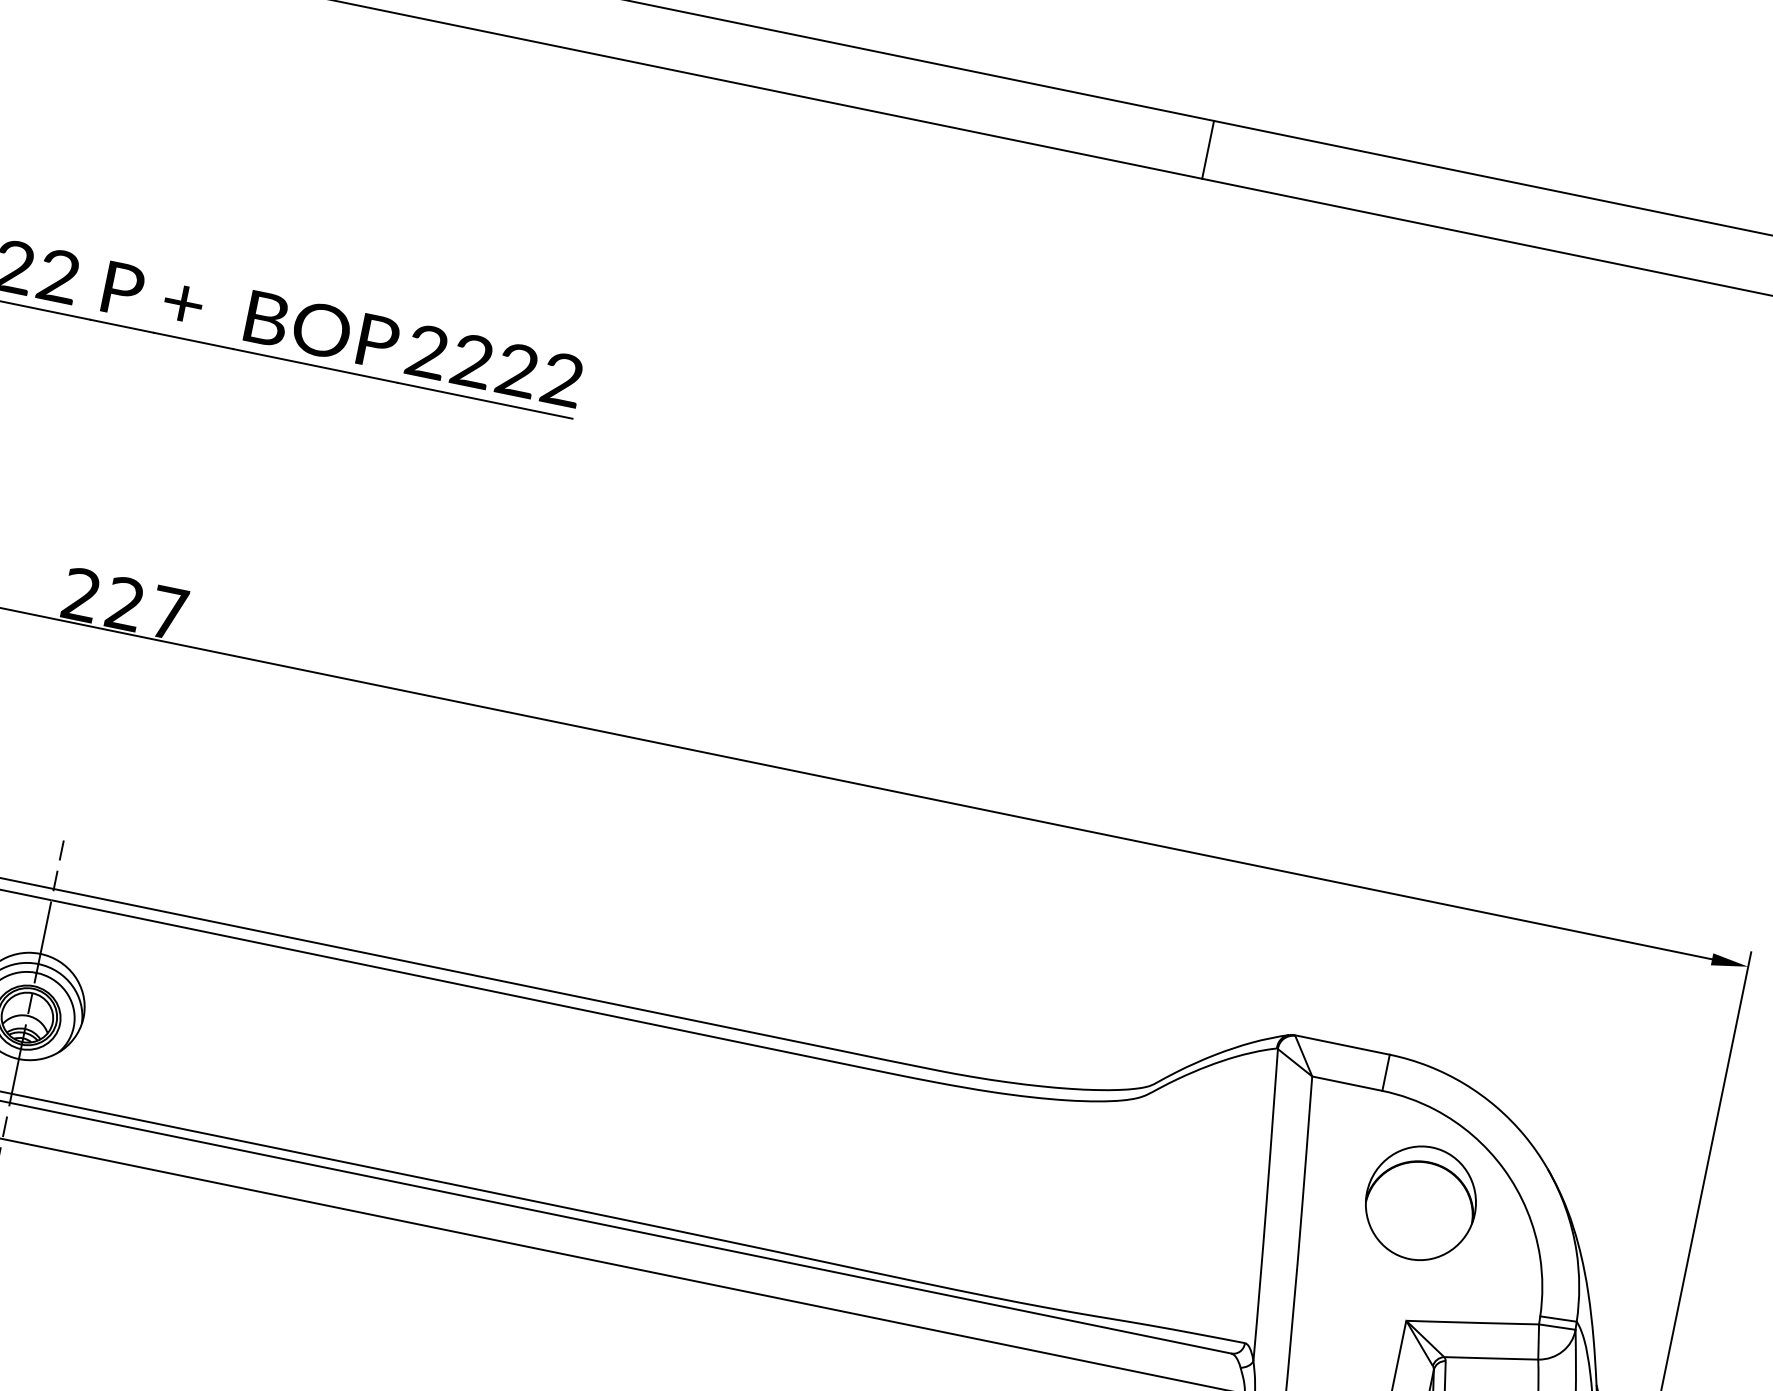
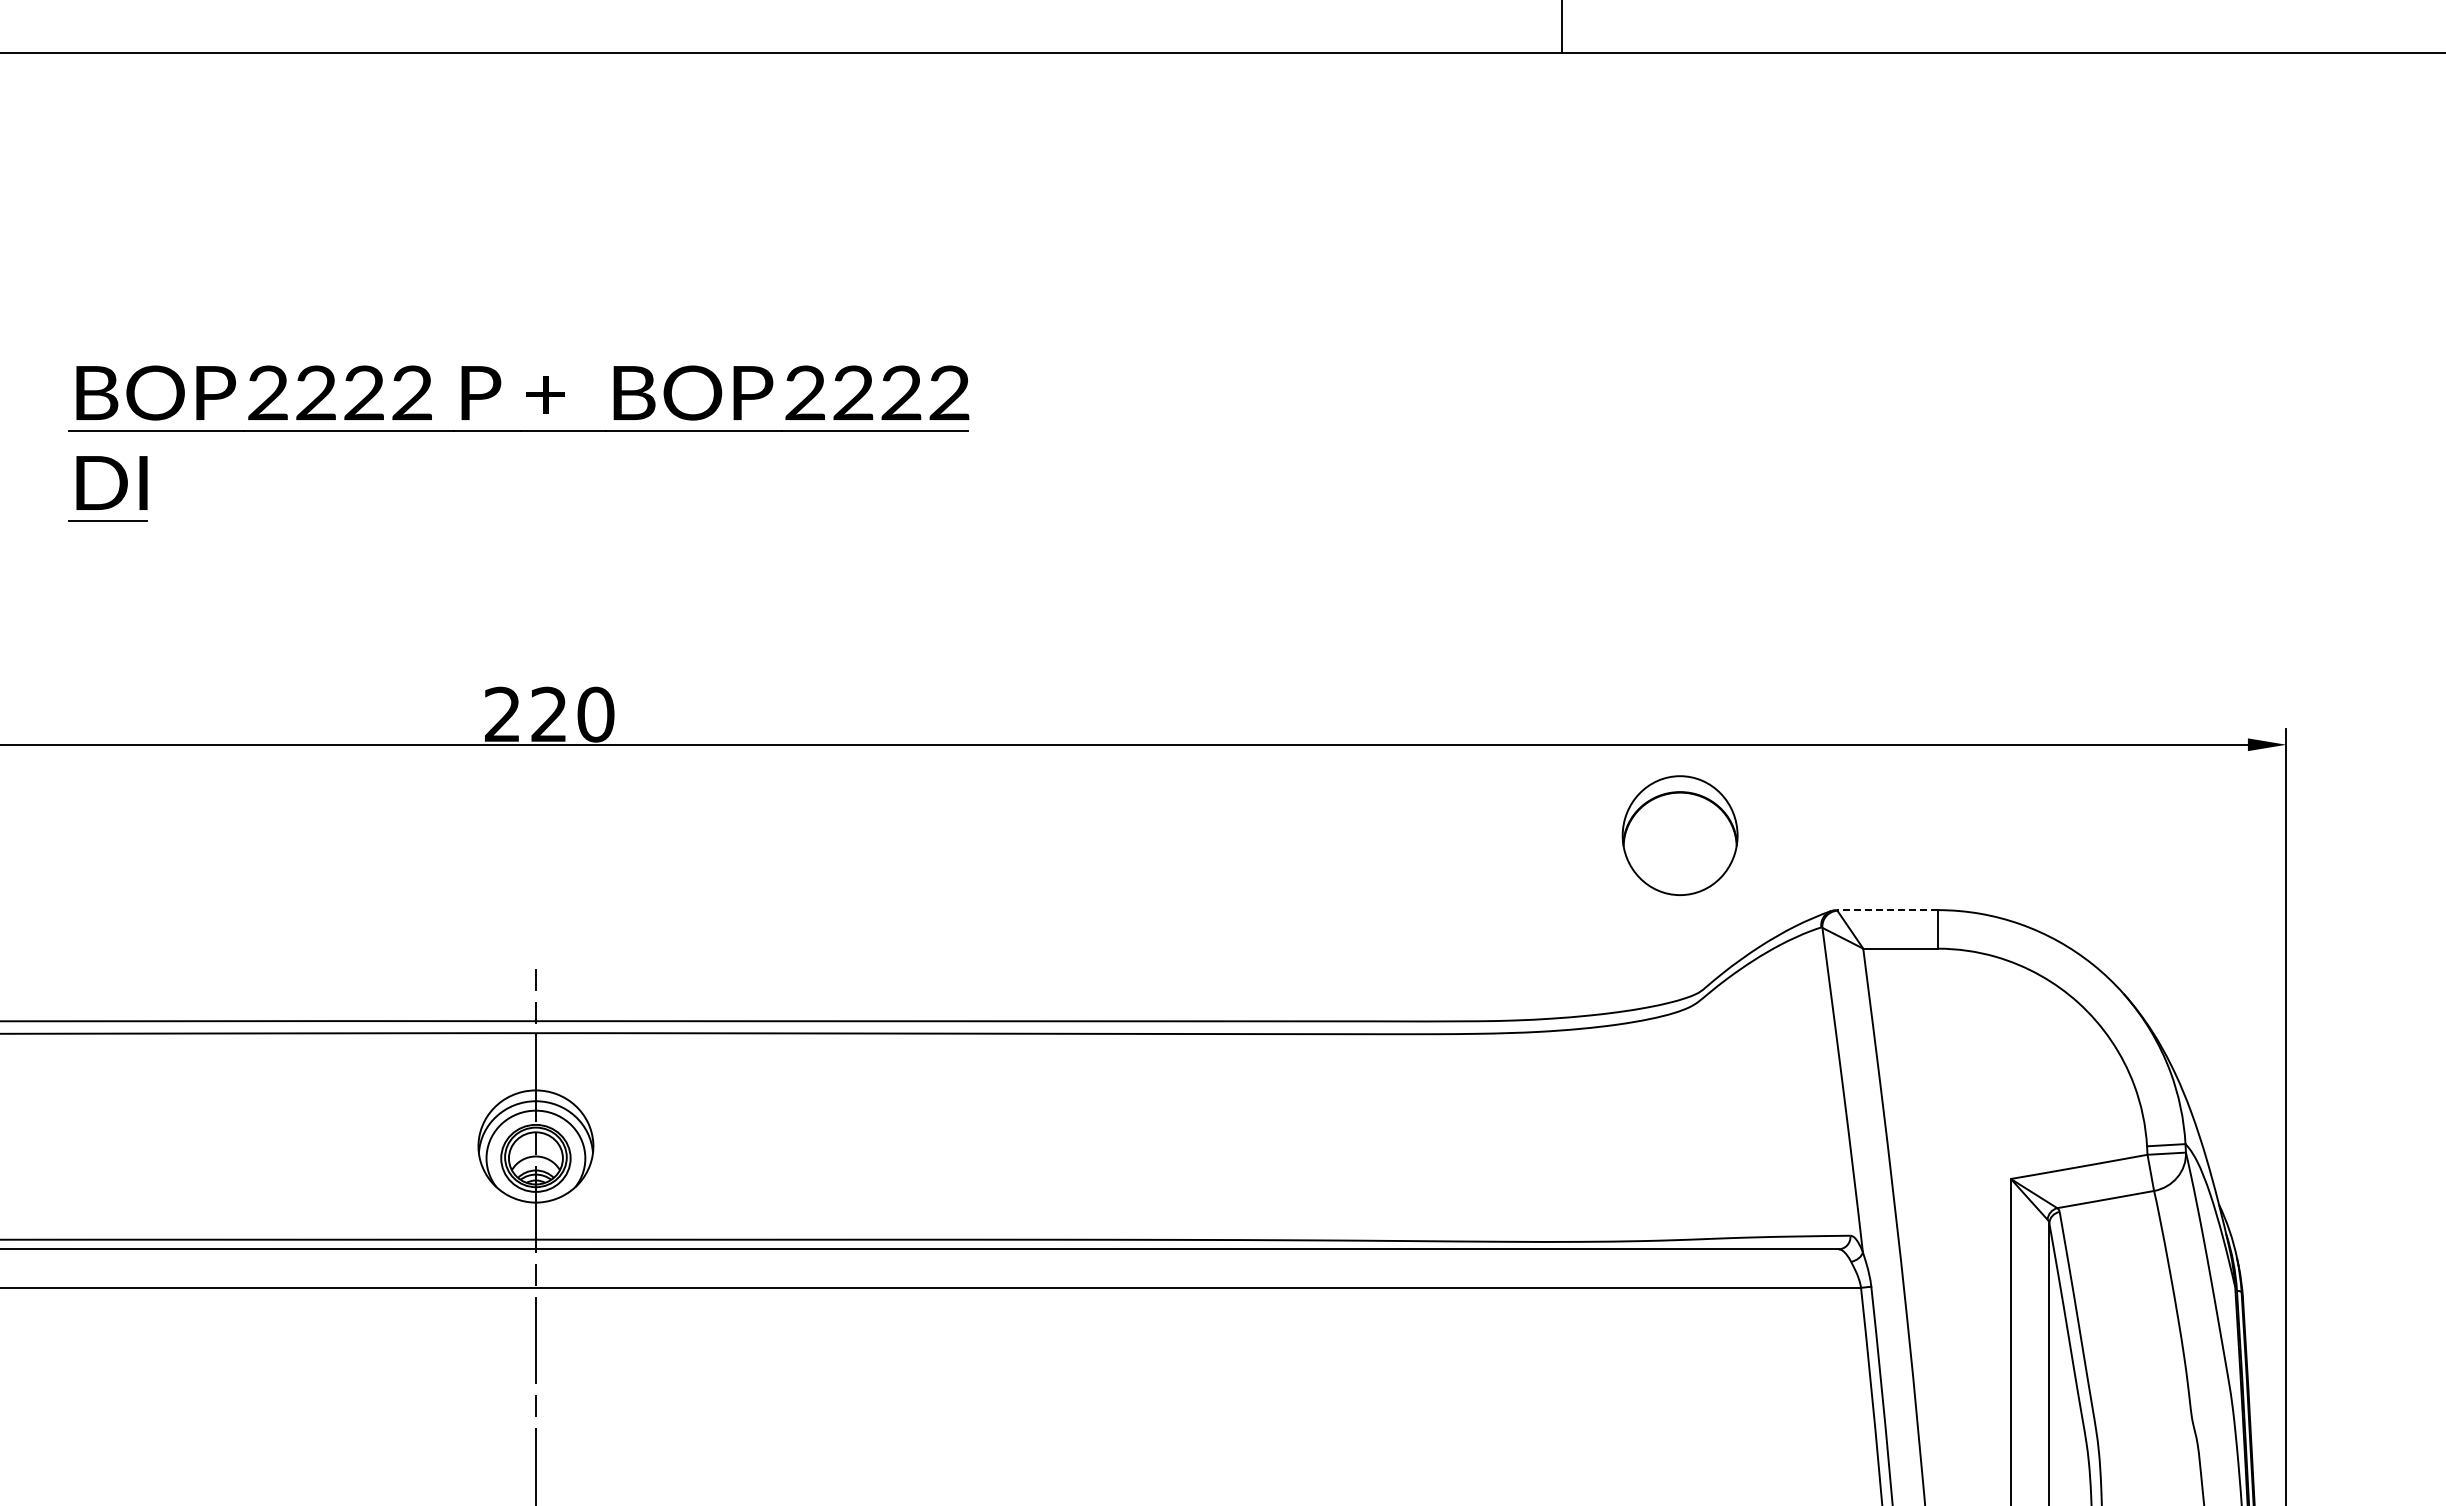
text: (168, 612) -> (595, 714), 227 -> 220
line: (1342, 1045) -> (1887, 910), solid -> dashed
part: (1420, 1203) -> (1679, 835), moved

